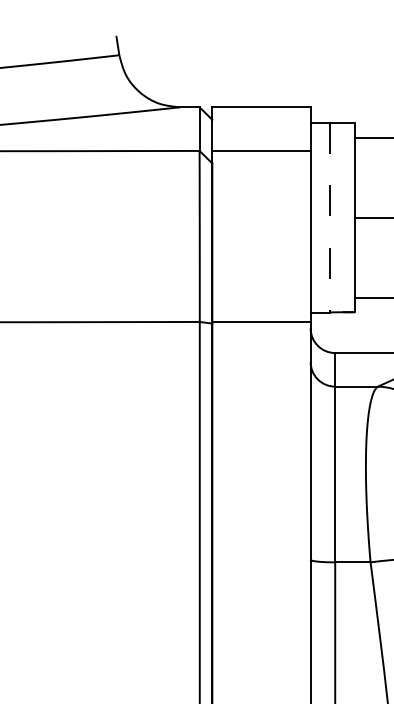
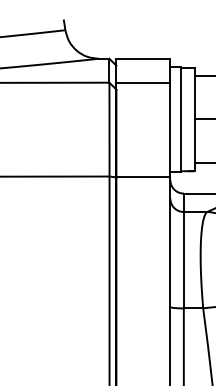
line: (330, 218) -> (181, 119), dashed -> solid

